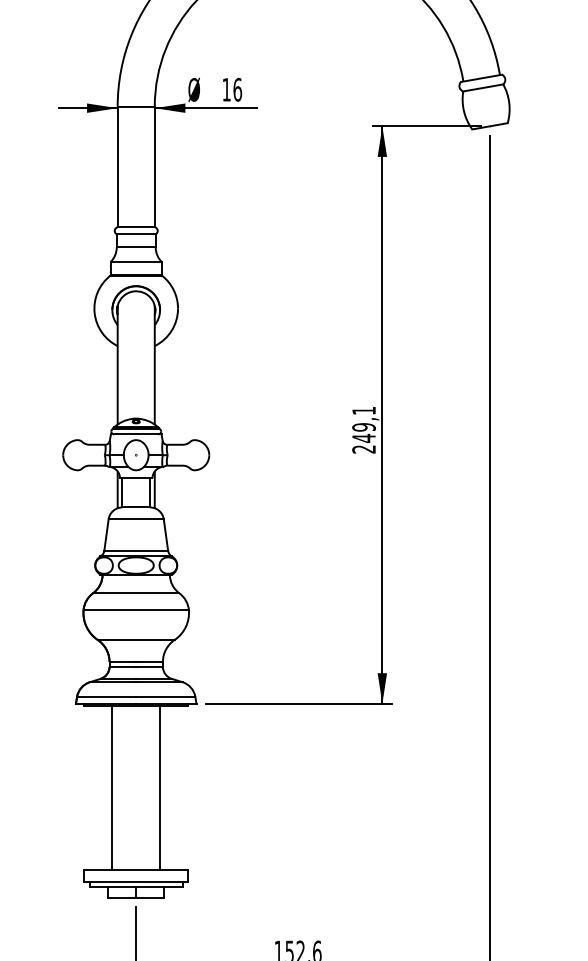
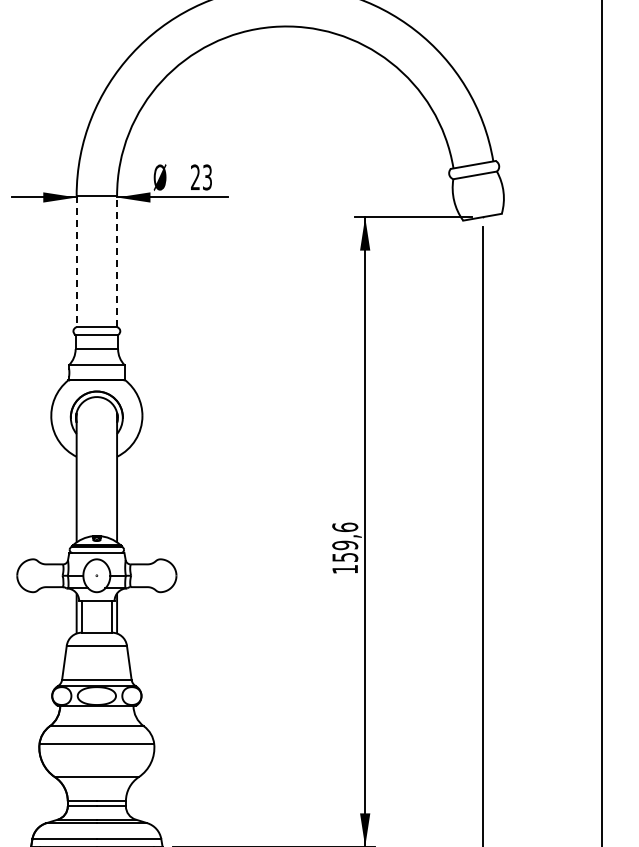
text: (232, 89) -> (201, 177), 16 -> 23
line: (154, 166) -> (116, 261), solid -> dashed
line: (117, 167) -> (76, 262), solid -> dashed
text: (363, 429) -> (344, 547), 249,1 -> 159,6

